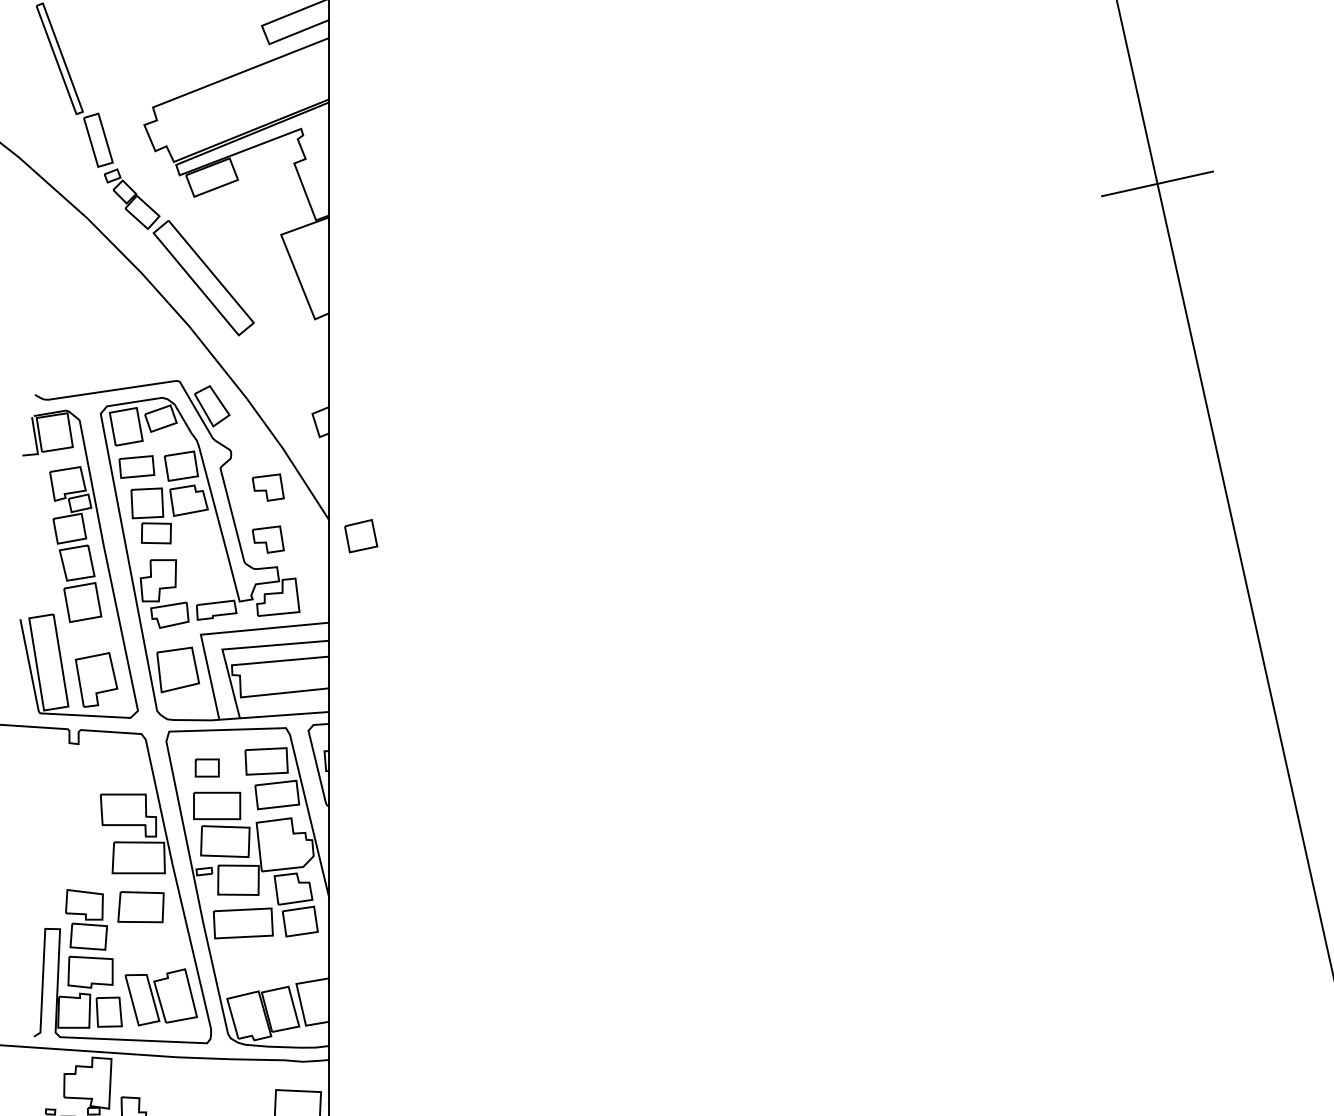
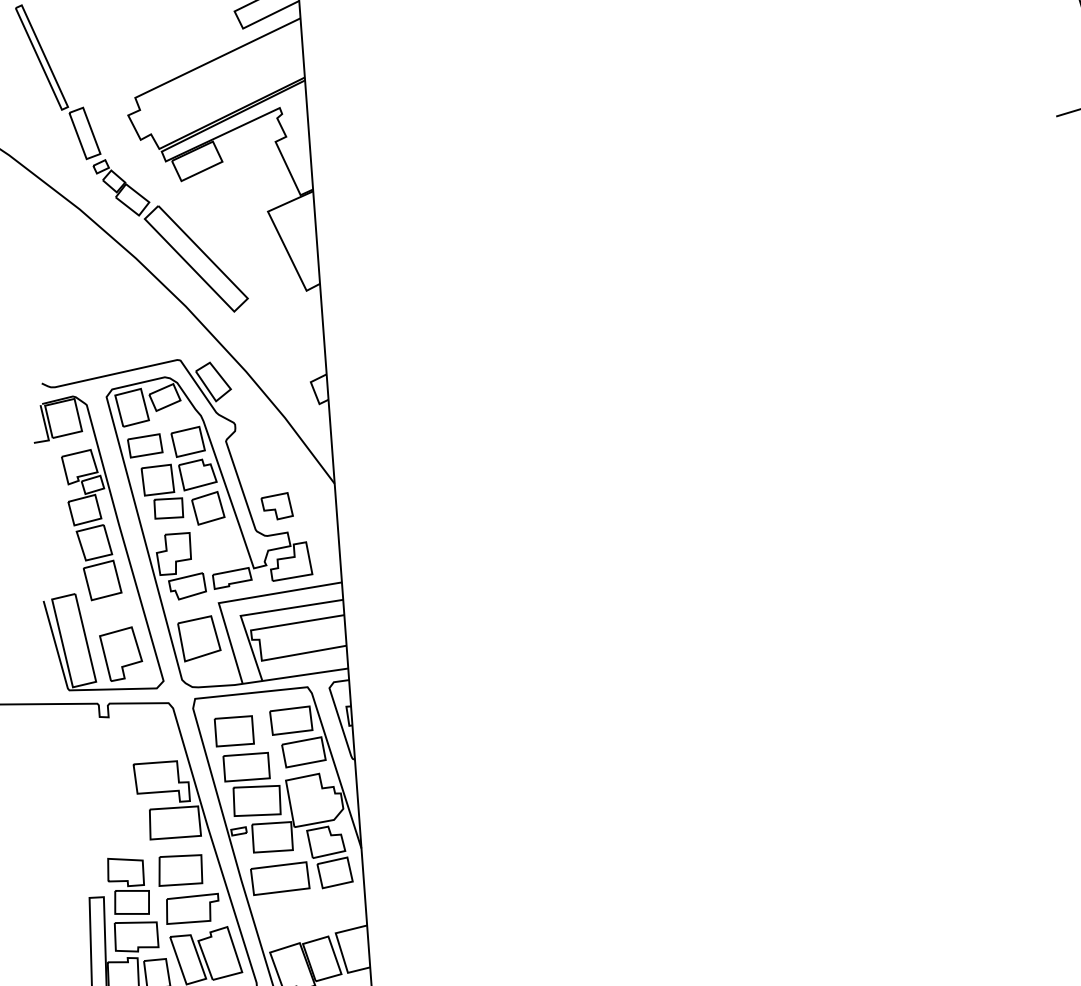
part: (267, 487) -> (272, 456), removed
part: (361, 536) -> (208, 508), moved
part: (207, 767) -> (234, 730), size x1.67
part: (150, 947) -> (192, 908), added

